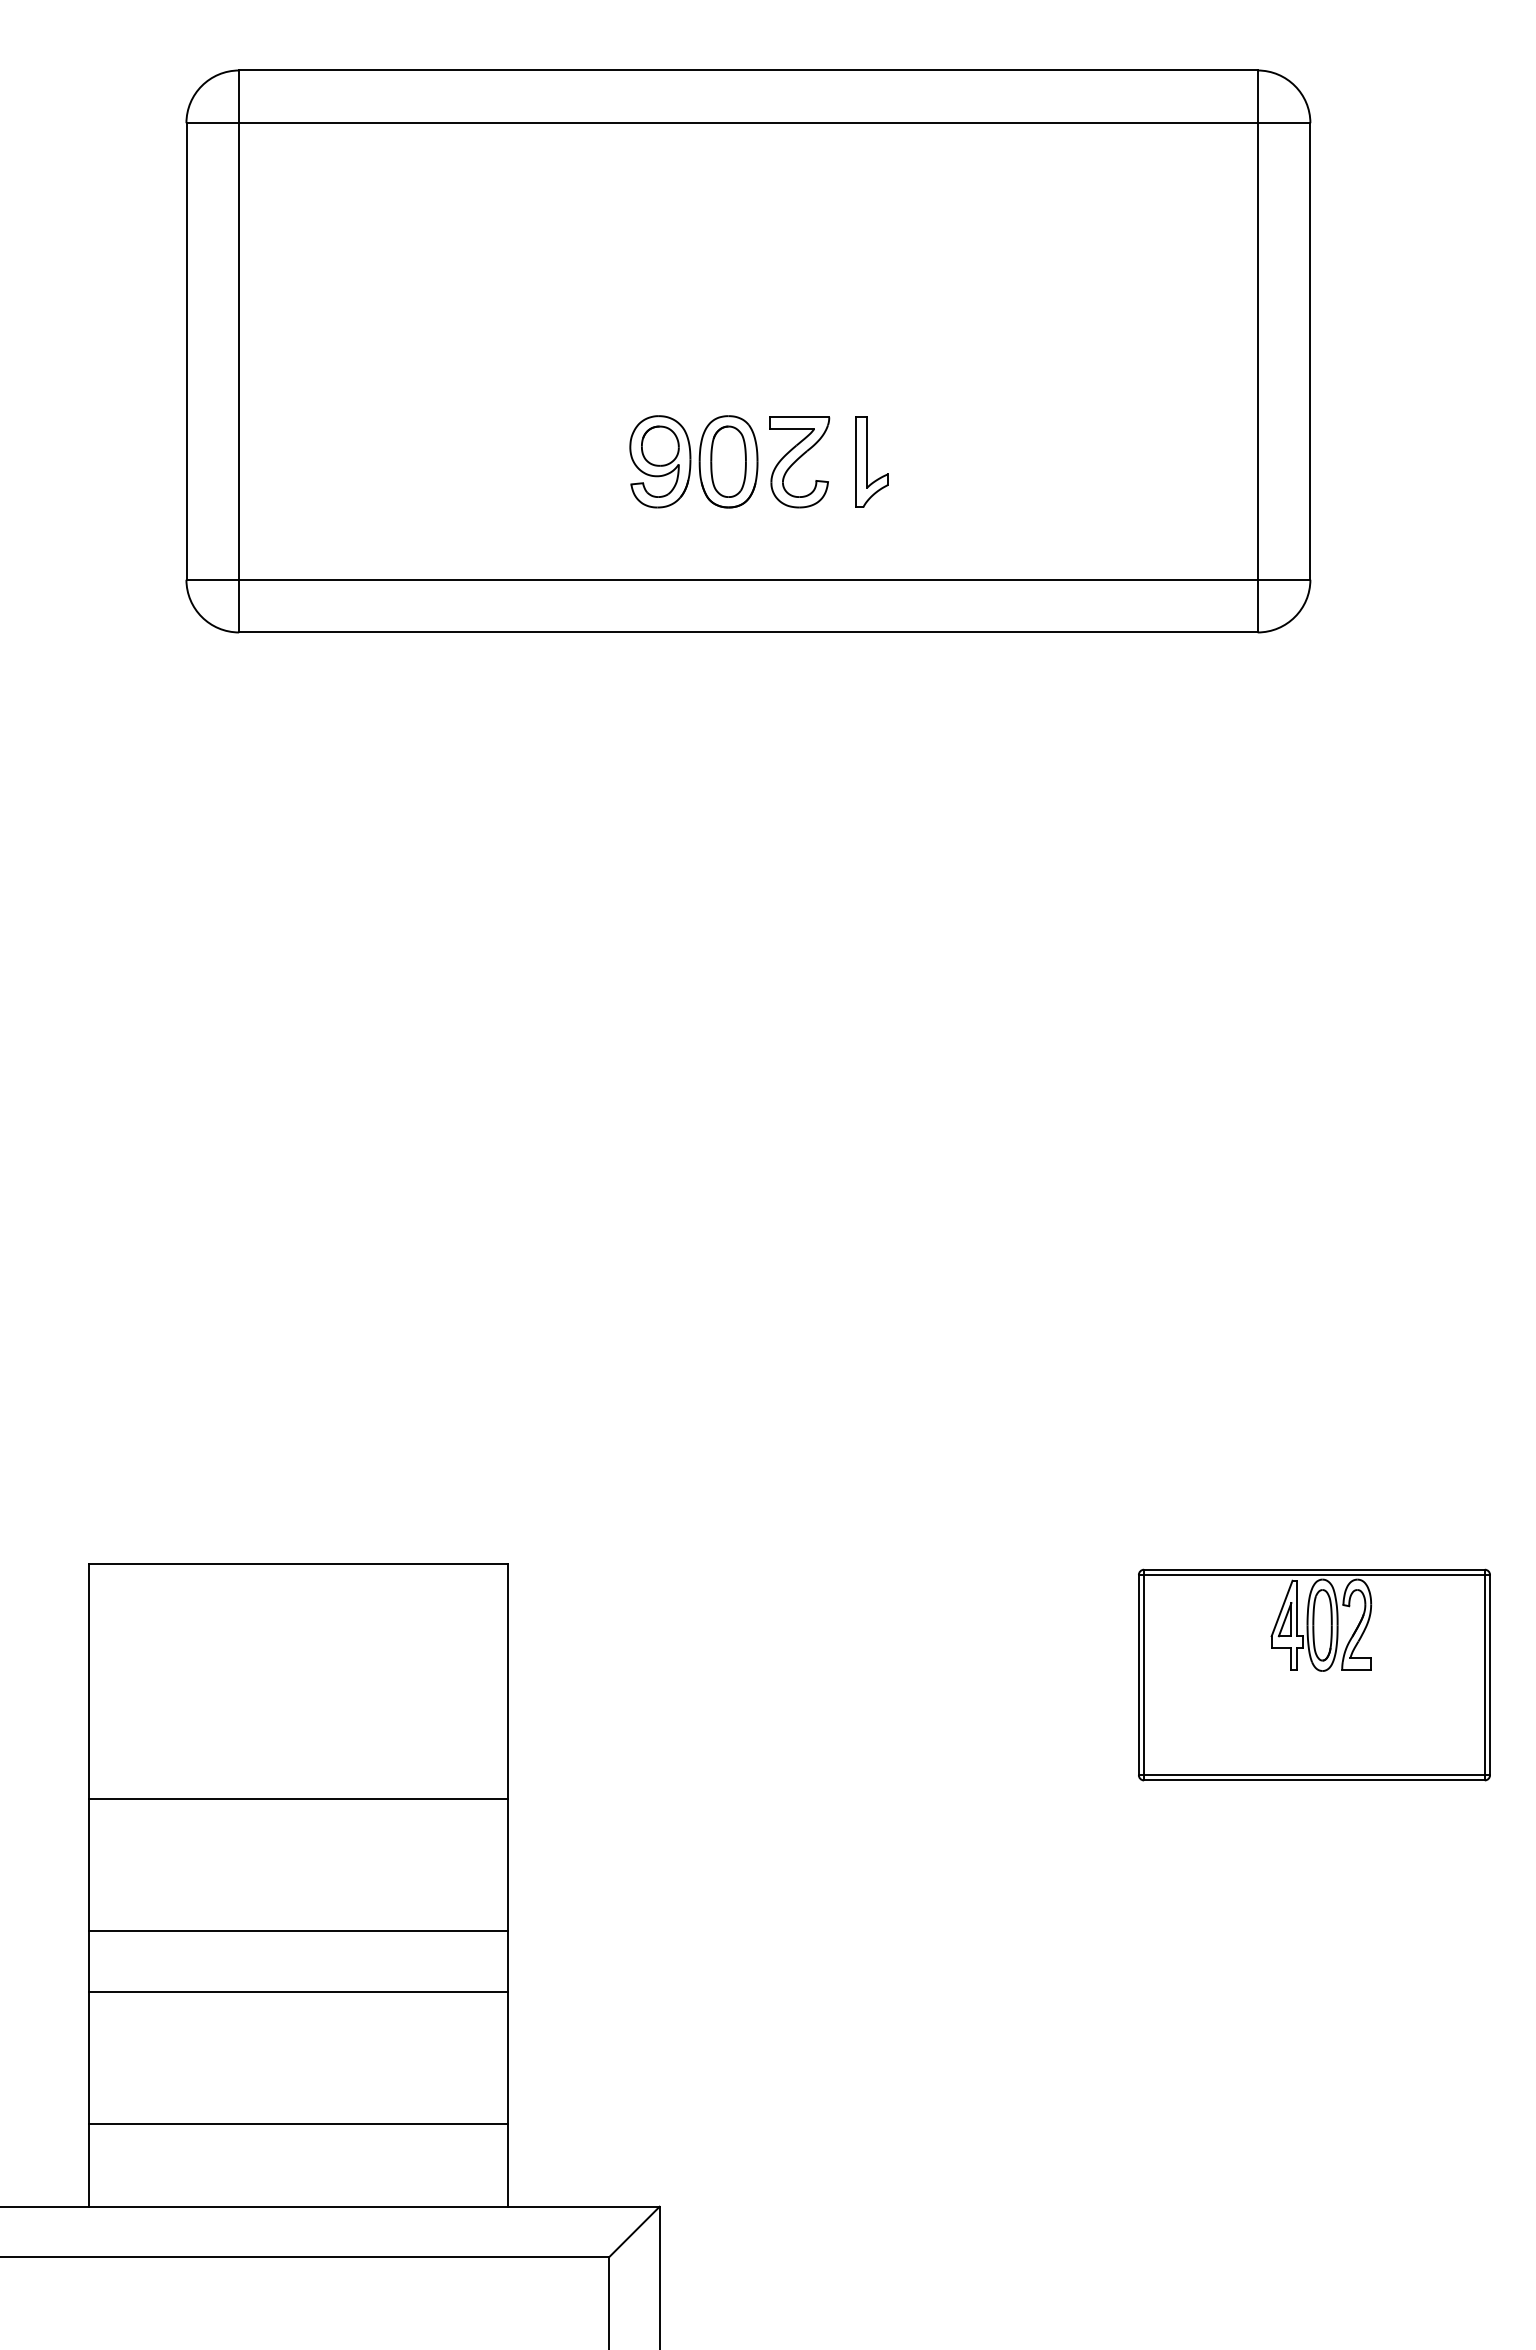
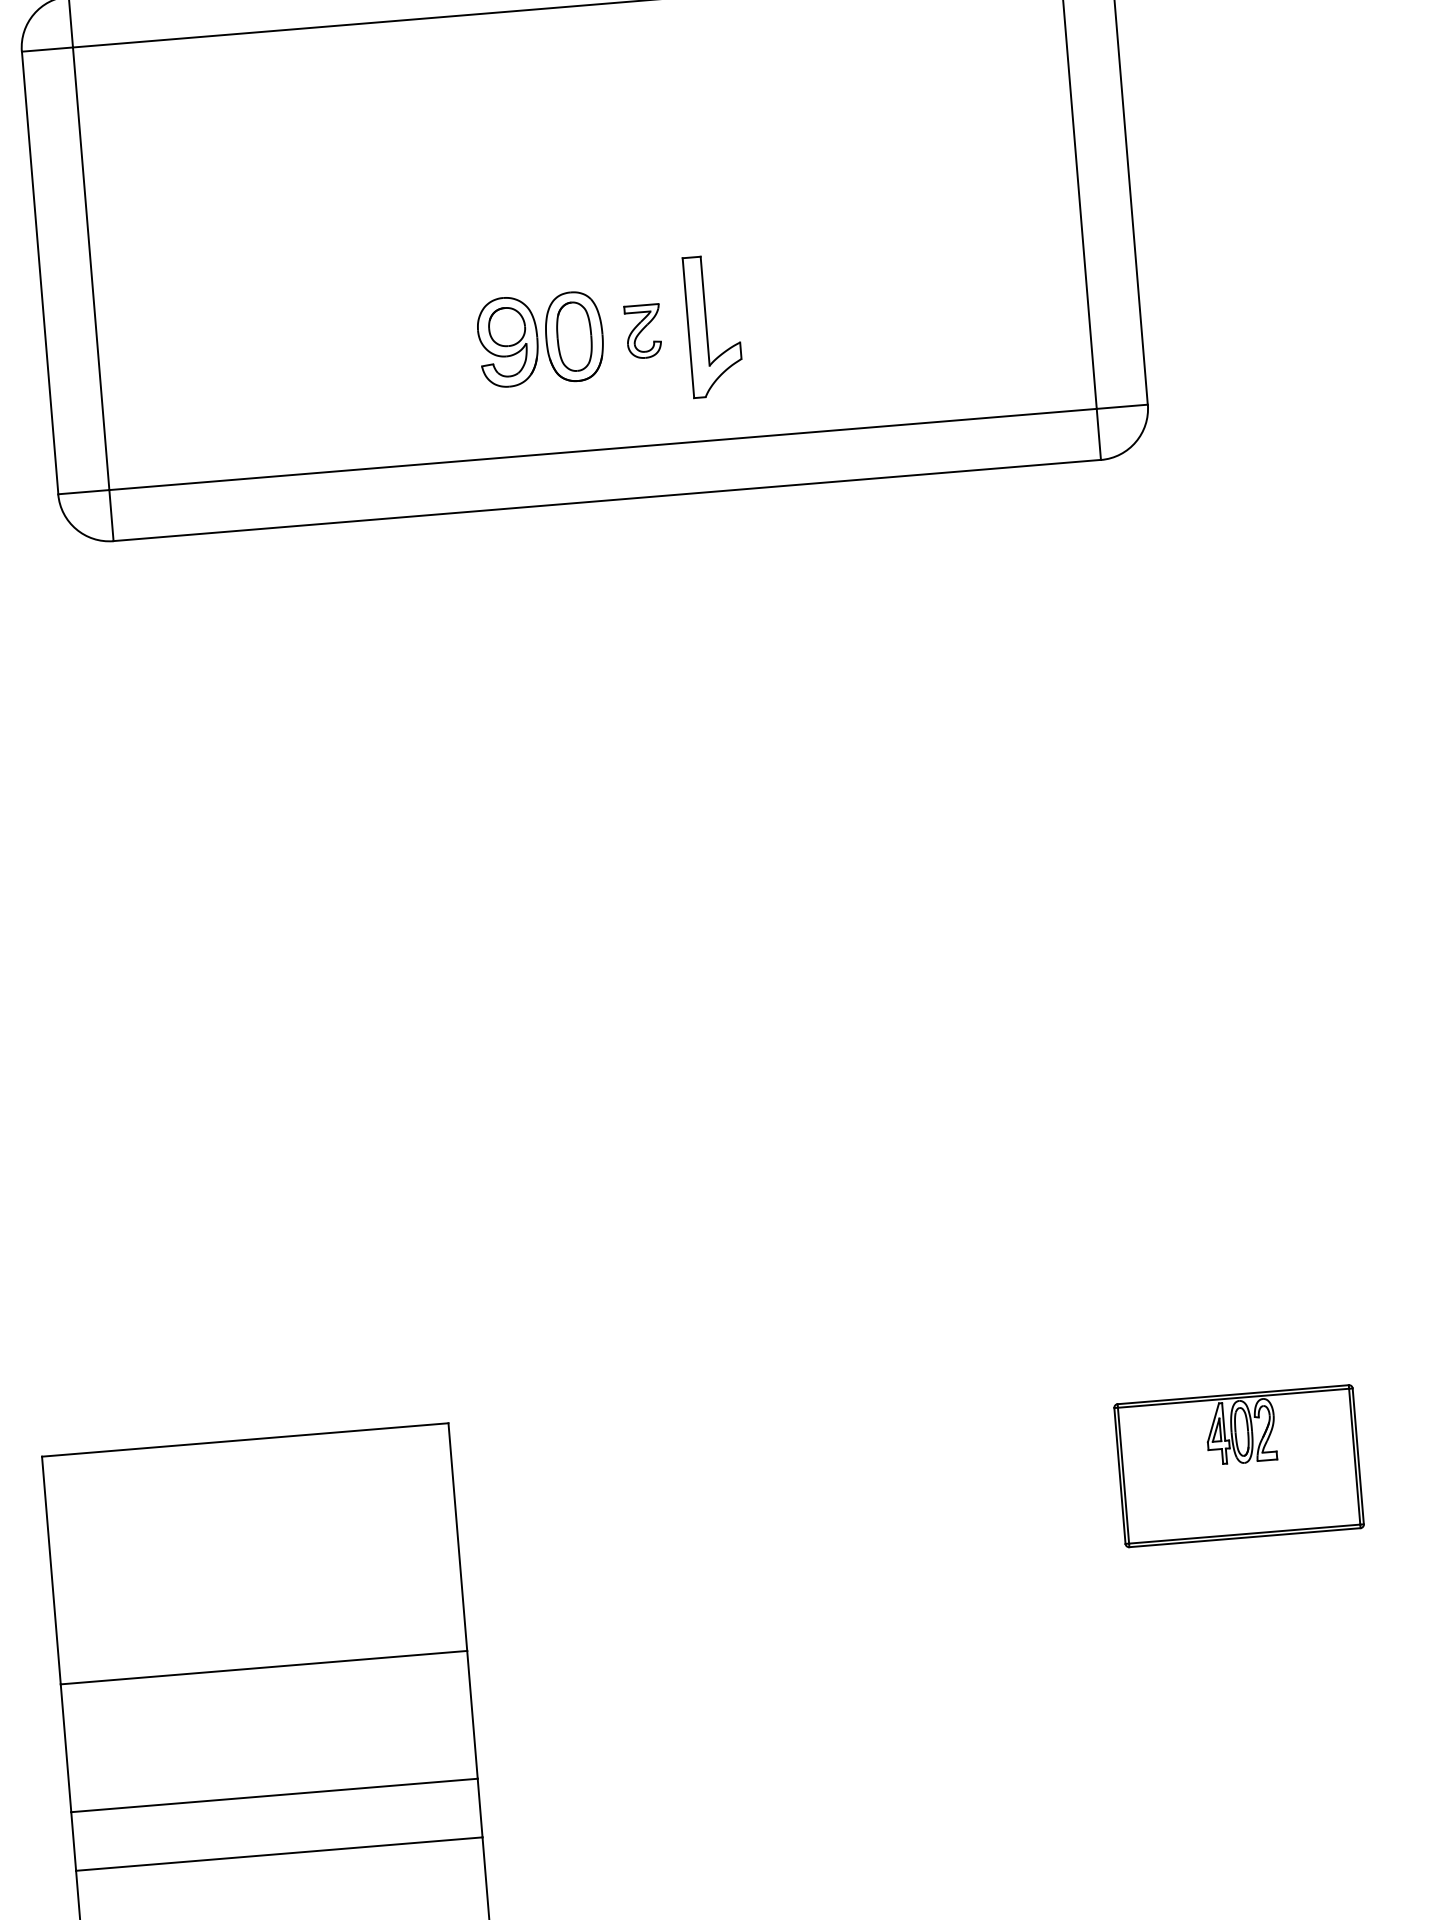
part: (871, 461) -> (712, 325), size x1.6
part: (799, 462) -> (643, 331), size x0.6
part: (1314, 1674) -> (1239, 1465), size x0.7

